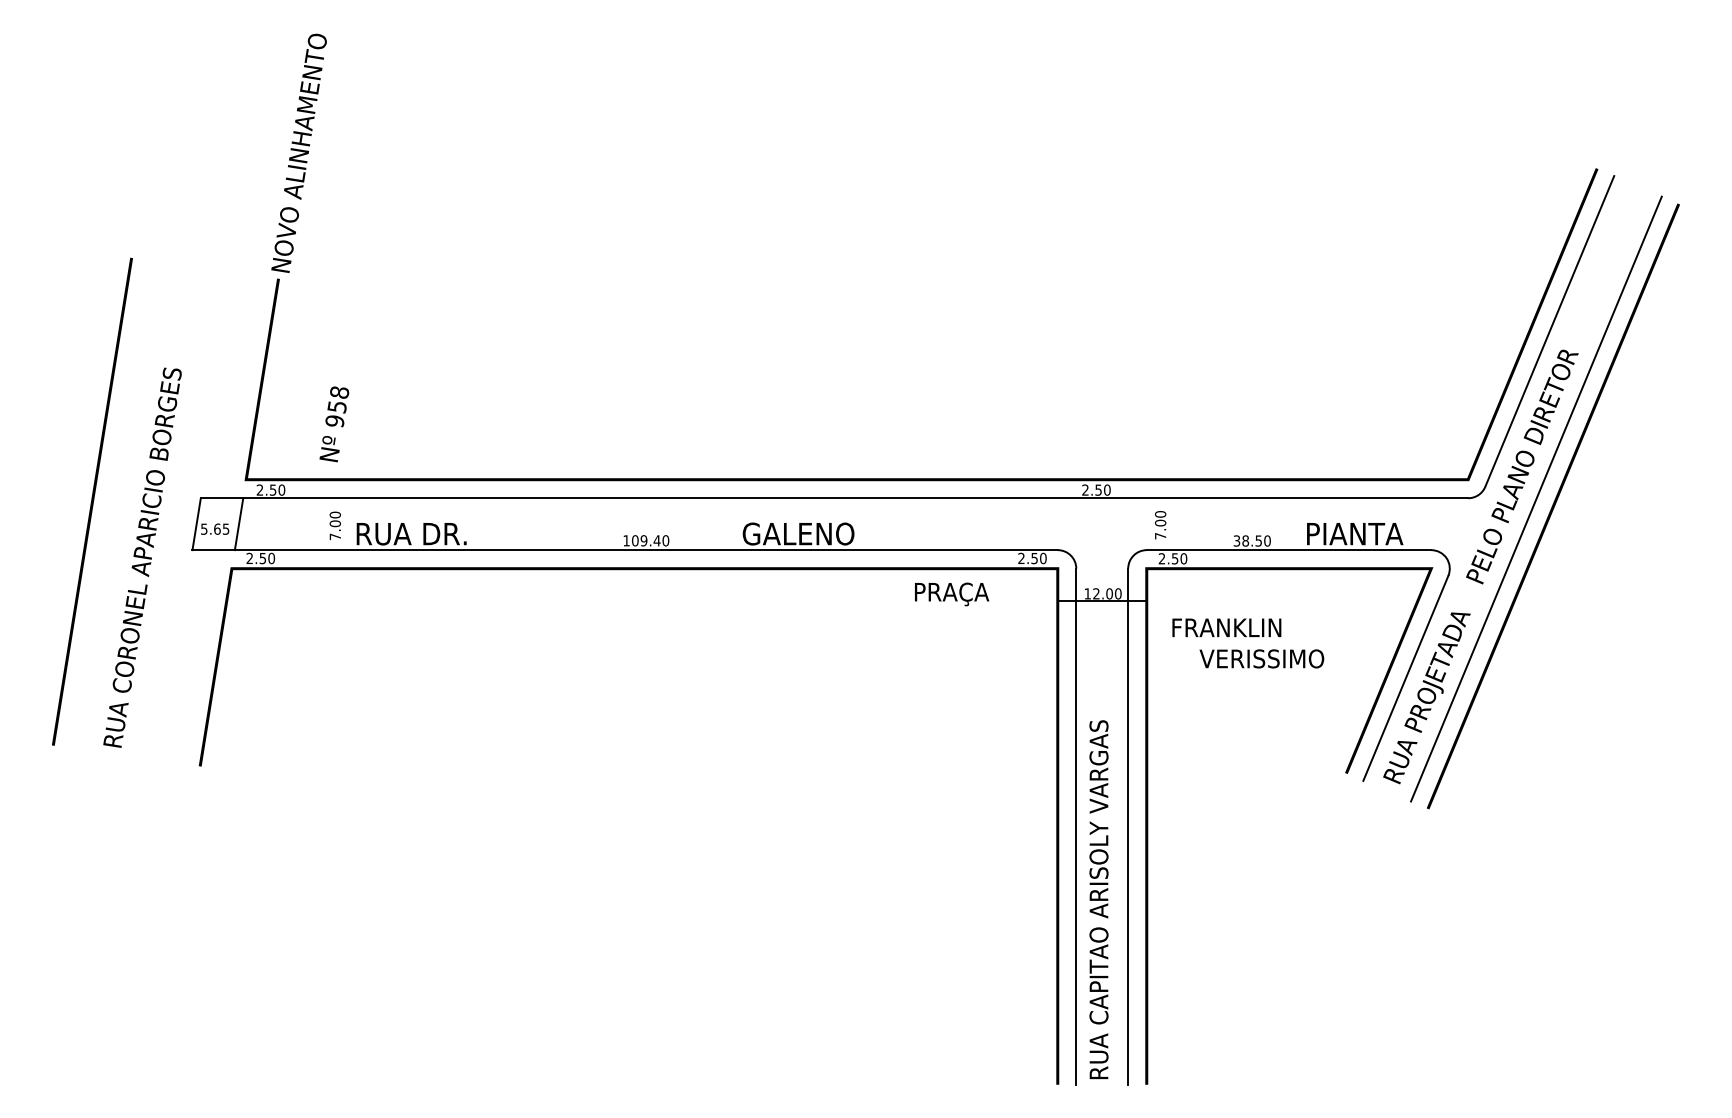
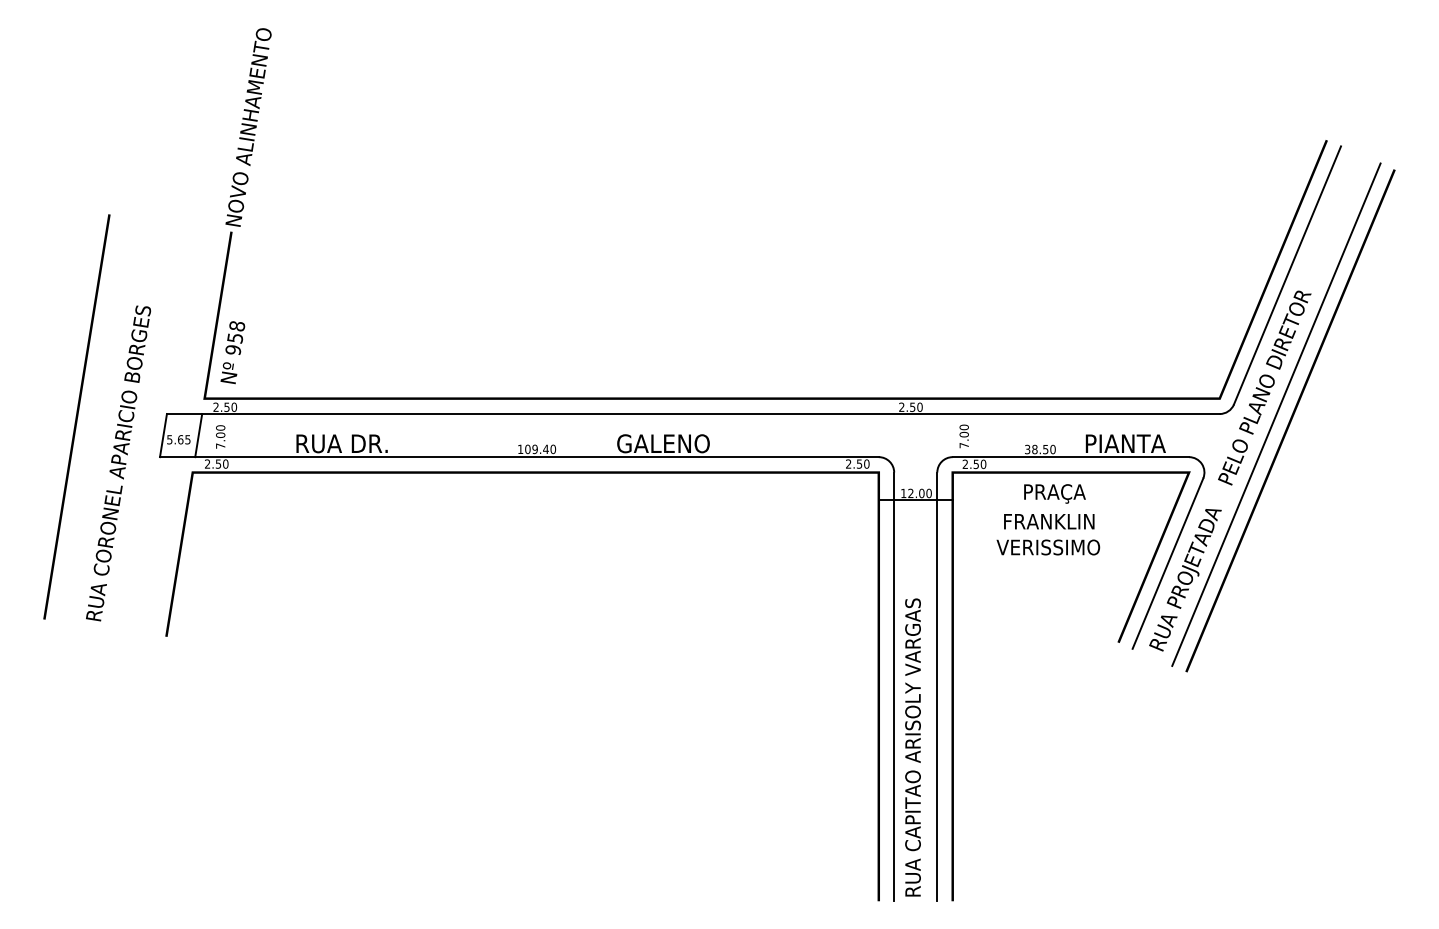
text: (333, 424) -> (232, 352), moved
text: (335, 525) -> (220, 436), moved
text: (951, 593) -> (1054, 493), moved
text: (1227, 627) -> (1049, 521), moved

